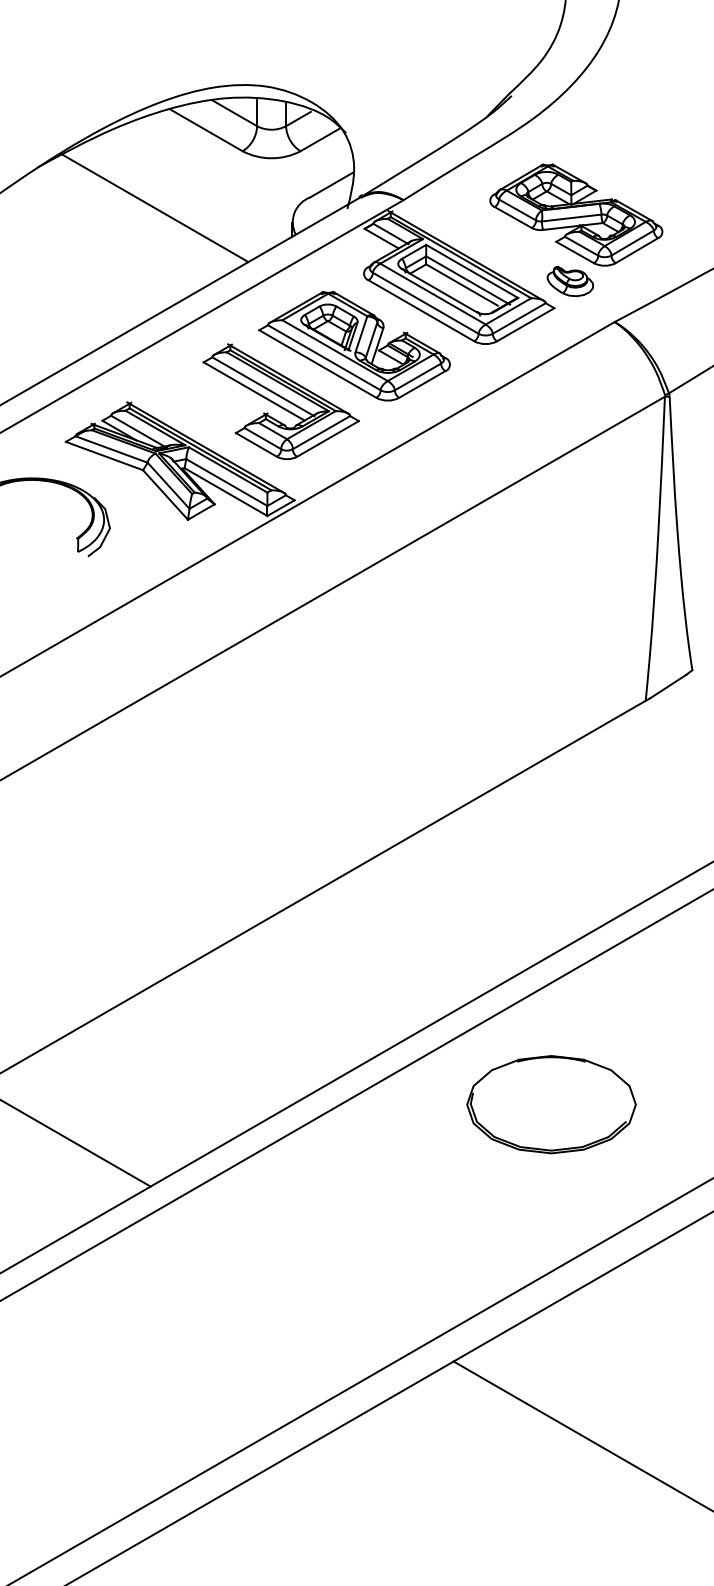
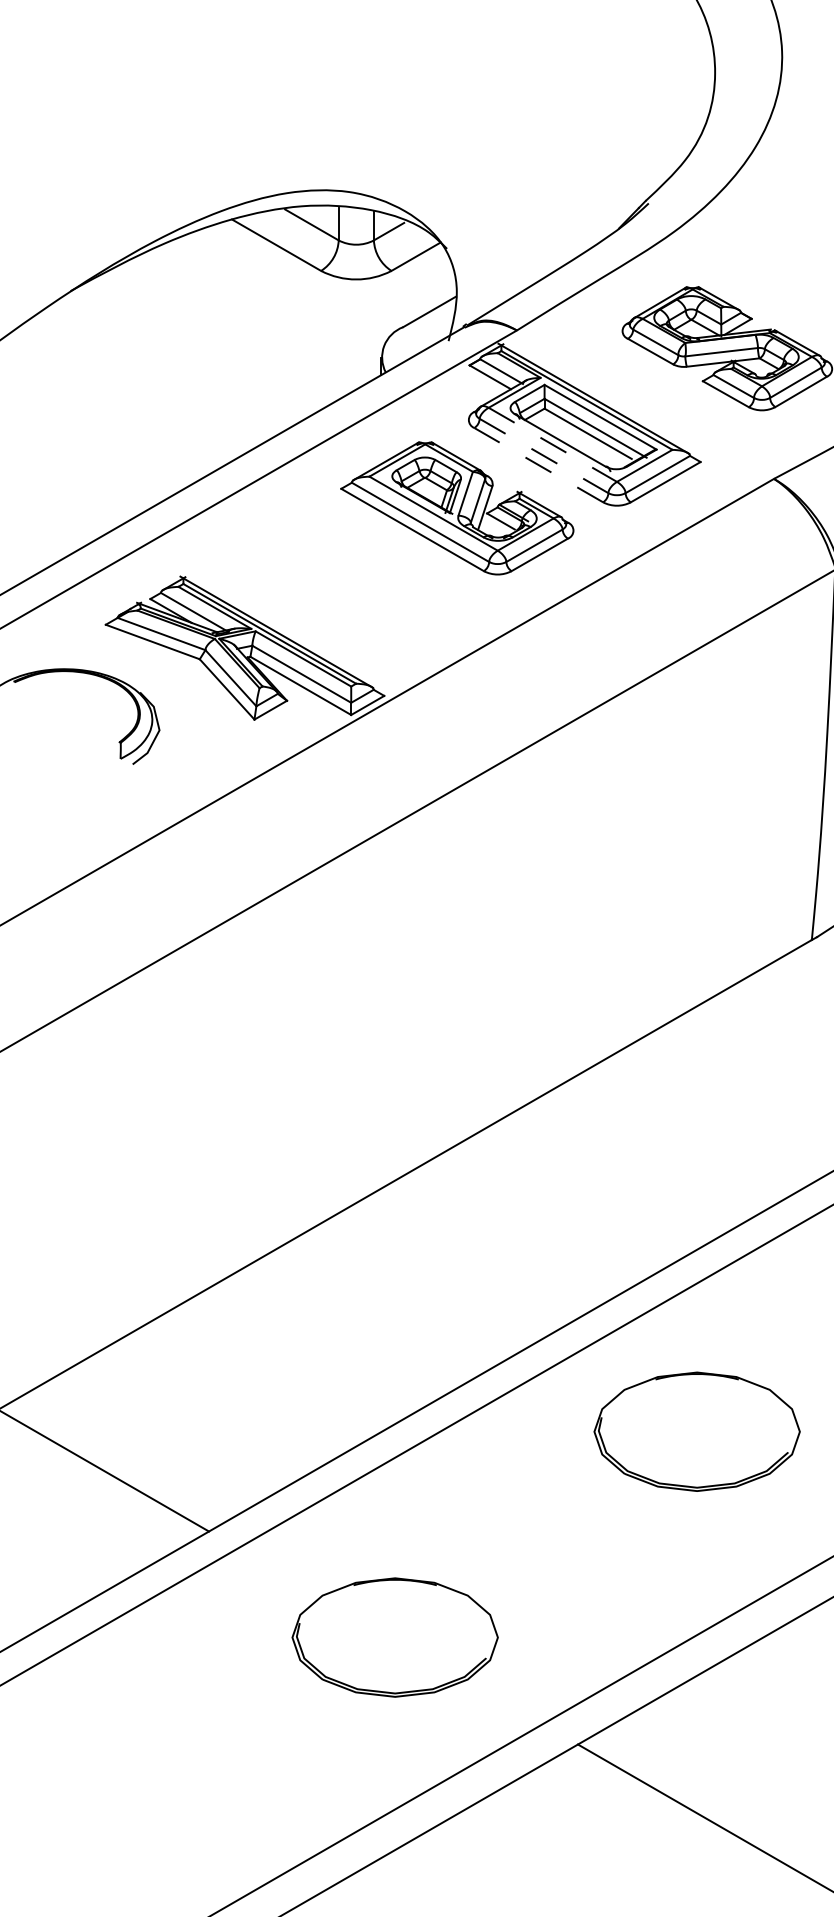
line: (155, 208) -> (214, 340), removed
part: (569, 281) -> (719, 429), removed
line: (433, 294) -> (553, 445), solid -> dashed
line: (426, 303) -> (544, 456), solid -> dashed
line: (421, 310) -> (538, 464), solid -> dashed
part: (280, 401) -> (367, 575), removed
part: (303, 1273) -> (395, 1637), added

